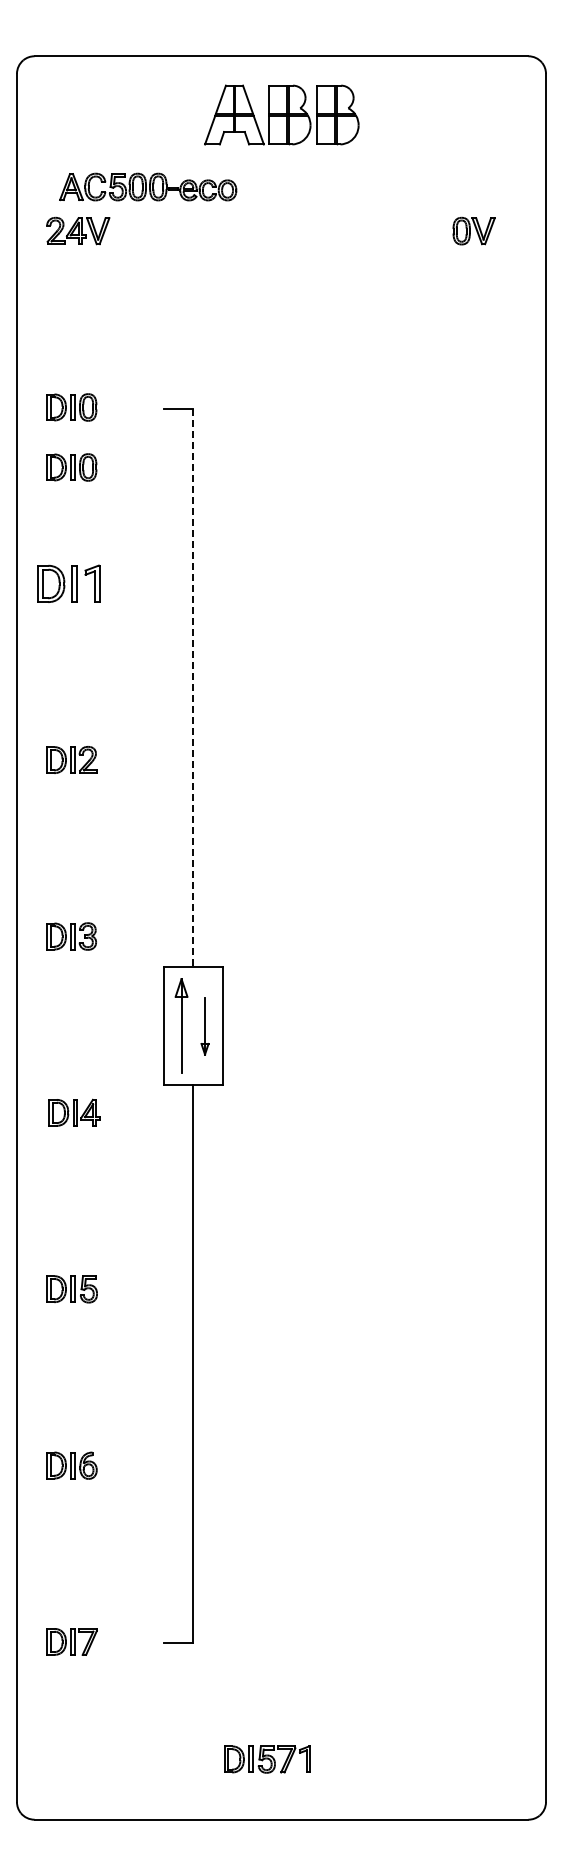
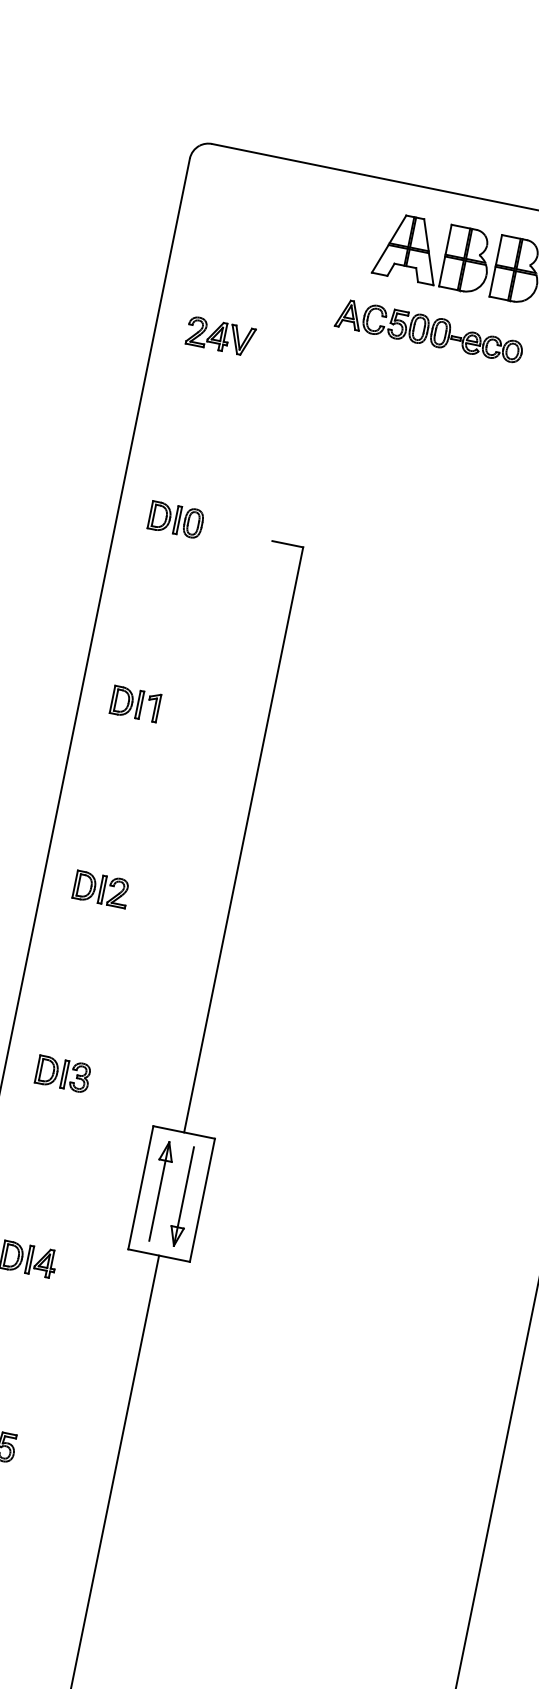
part: (148, 186) -> (430, 330), moved
part: (71, 467) -> (163, 582), removed
part: (68, 583) -> (135, 703), size x0.71
line: (193, 688) -> (243, 840), dashed -> solid
part: (204, 1026) -> (183, 1196), size x1.67

